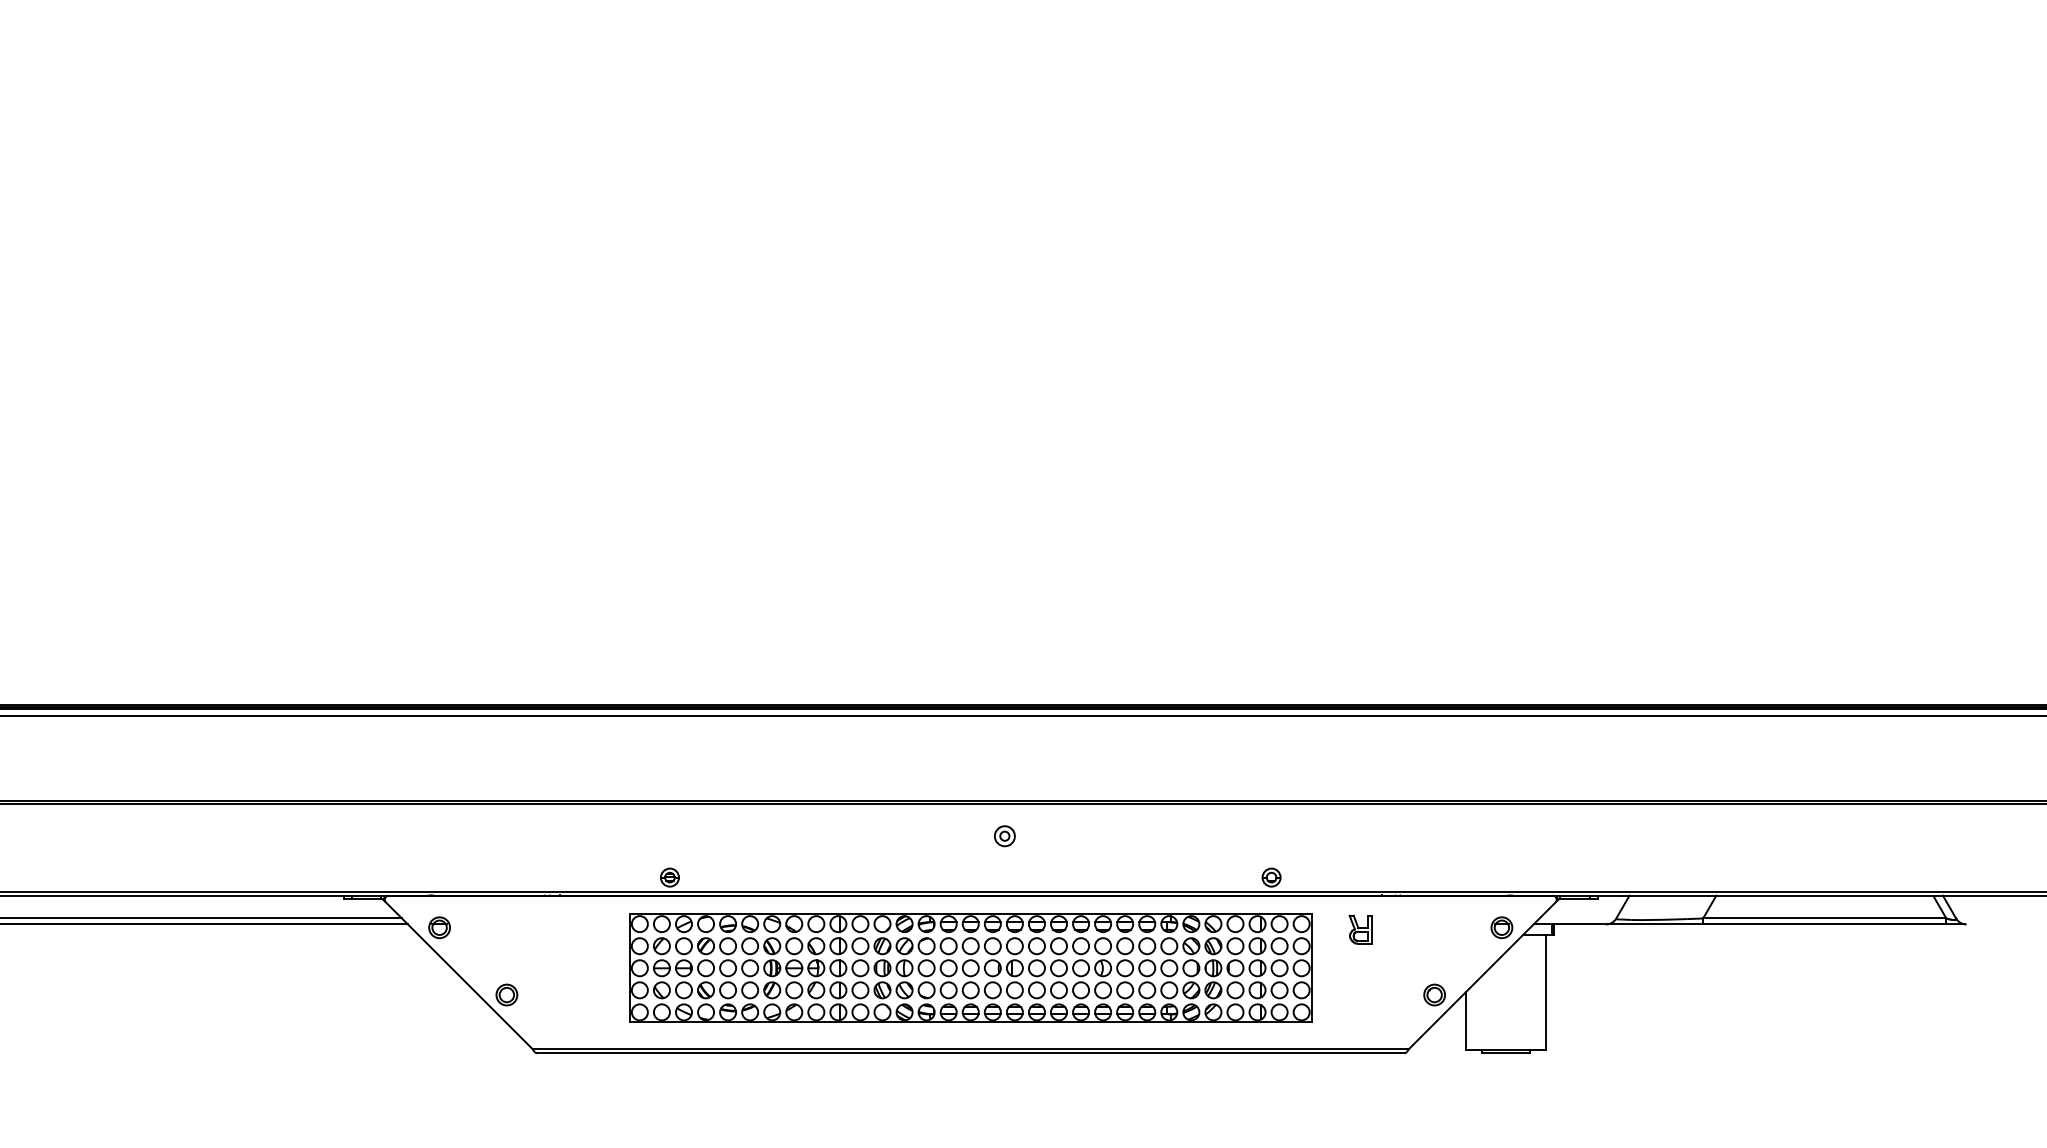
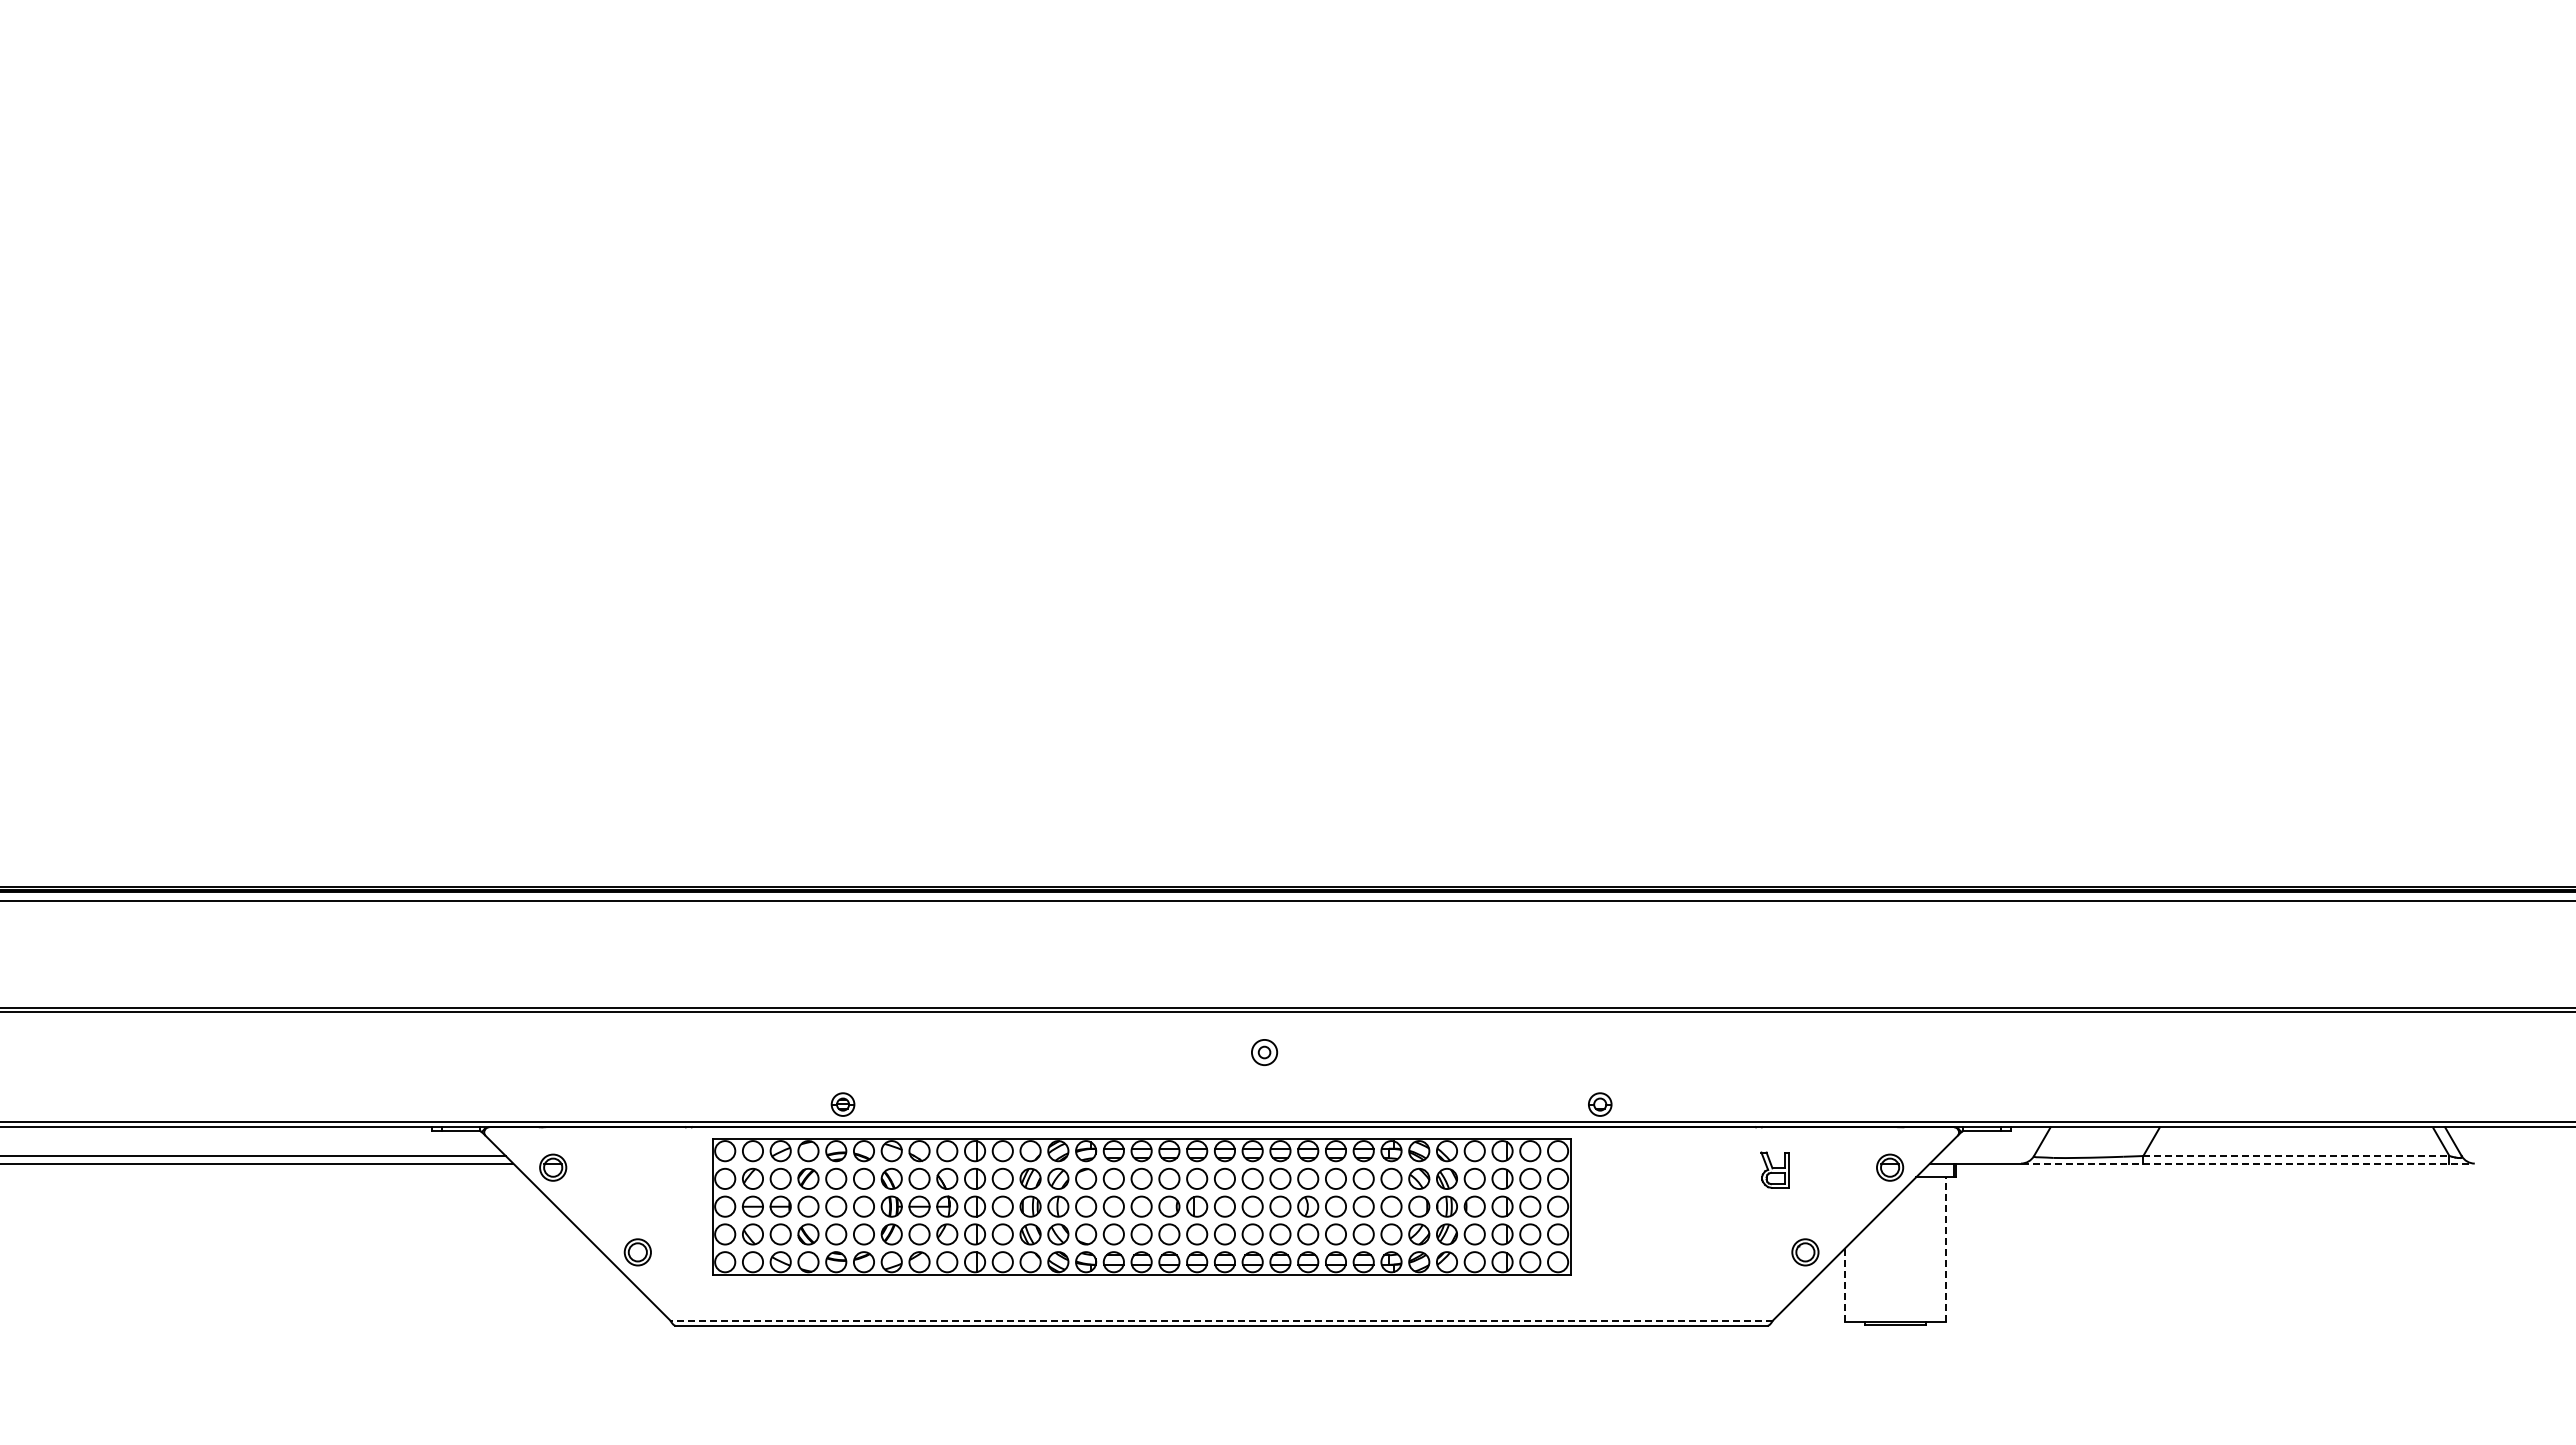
line: (1824, 918) -> (2296, 1156), solid -> dashed
line: (1785, 924) -> (2247, 1163), solid -> dashed
part: (1360, 929) -> (1774, 1169), moved
part: (970, 968) -> (1141, 1206), moved
line: (1546, 991) -> (1946, 1248), solid -> dashed
line: (1466, 1021) -> (1845, 1285), solid -> dashed
line: (970, 1049) -> (1221, 1320), solid -> dashed

